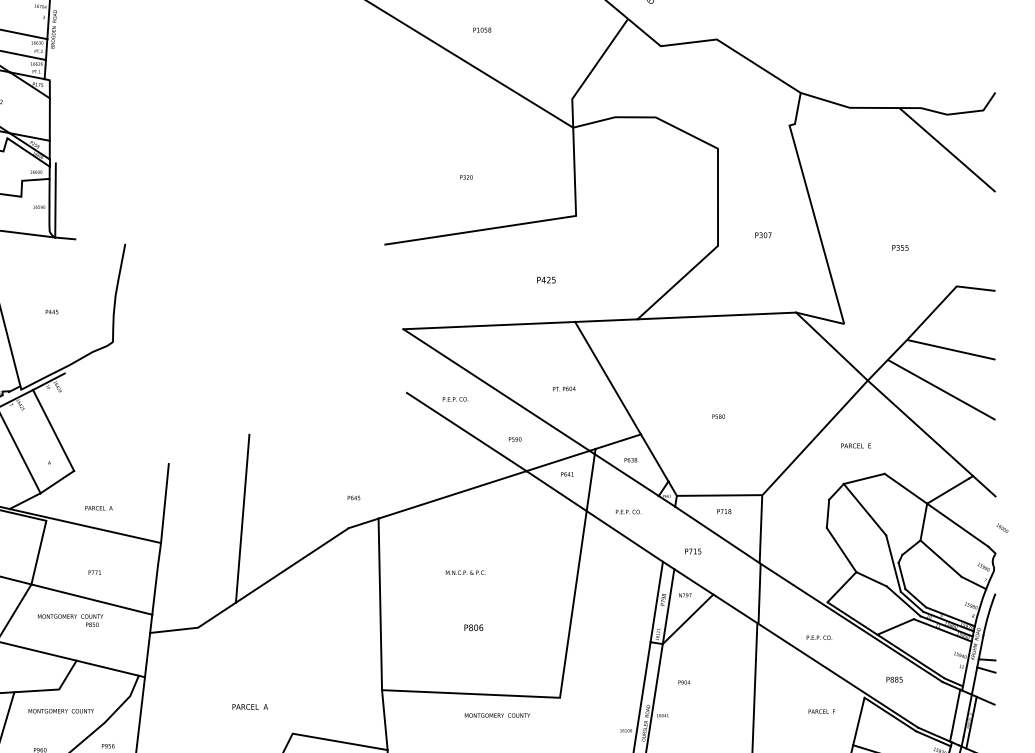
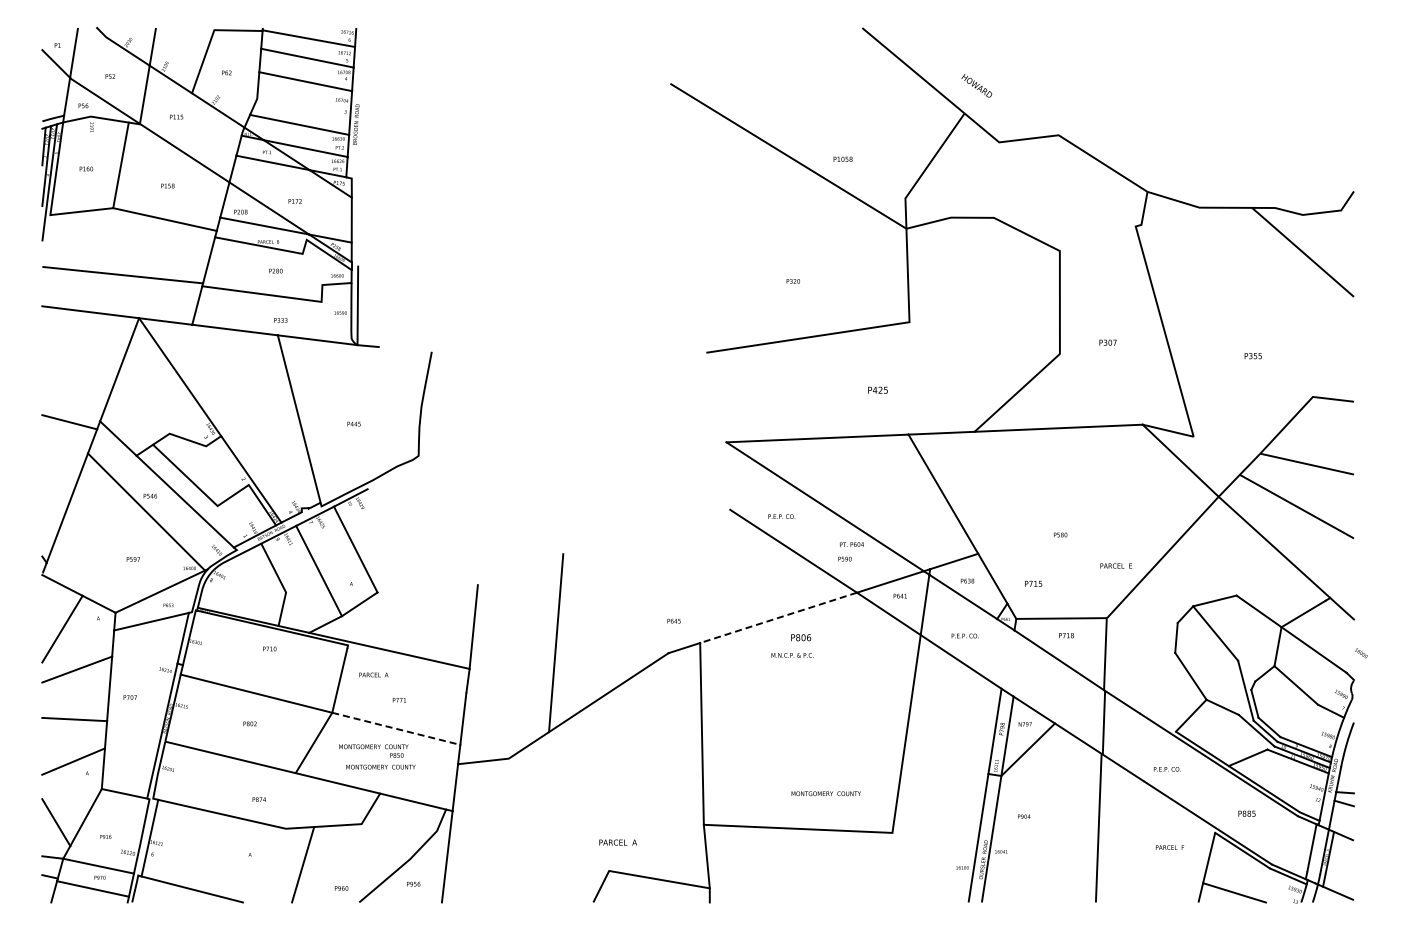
text: (481, 29) -> (842, 158), moved
text: (563, 388) -> (851, 544), moved
text: (855, 445) -> (1115, 565), moved
line: (452, 495) -> (778, 618), solid -> dashed
text: (98, 507) -> (373, 674), moved
text: (693, 551) -> (1033, 583), moved
text: (465, 572) -> (792, 655), moved
line: (92, 599) -> (396, 728), solid -> dashed
text: (474, 627) -> (801, 637), moved
text: (249, 706) -> (617, 842), moved
text: (60, 710) -> (380, 766), moved
text: (496, 715) -> (825, 793), moved

